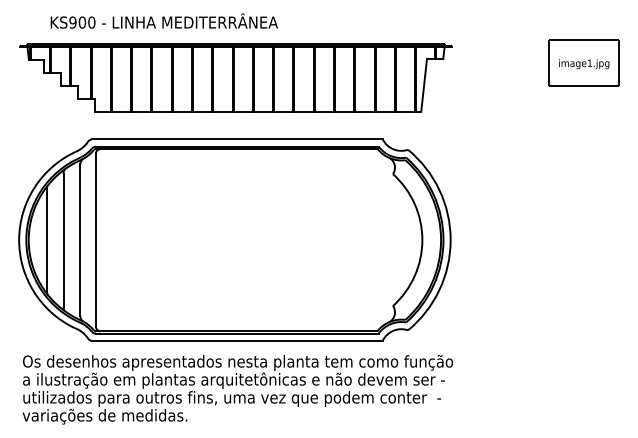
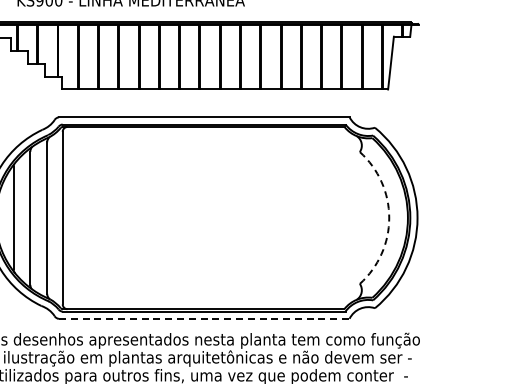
arc: (422, 240) -> (389, 218), solid -> dashed
line: (237, 340) -> (204, 318), solid -> dashed

